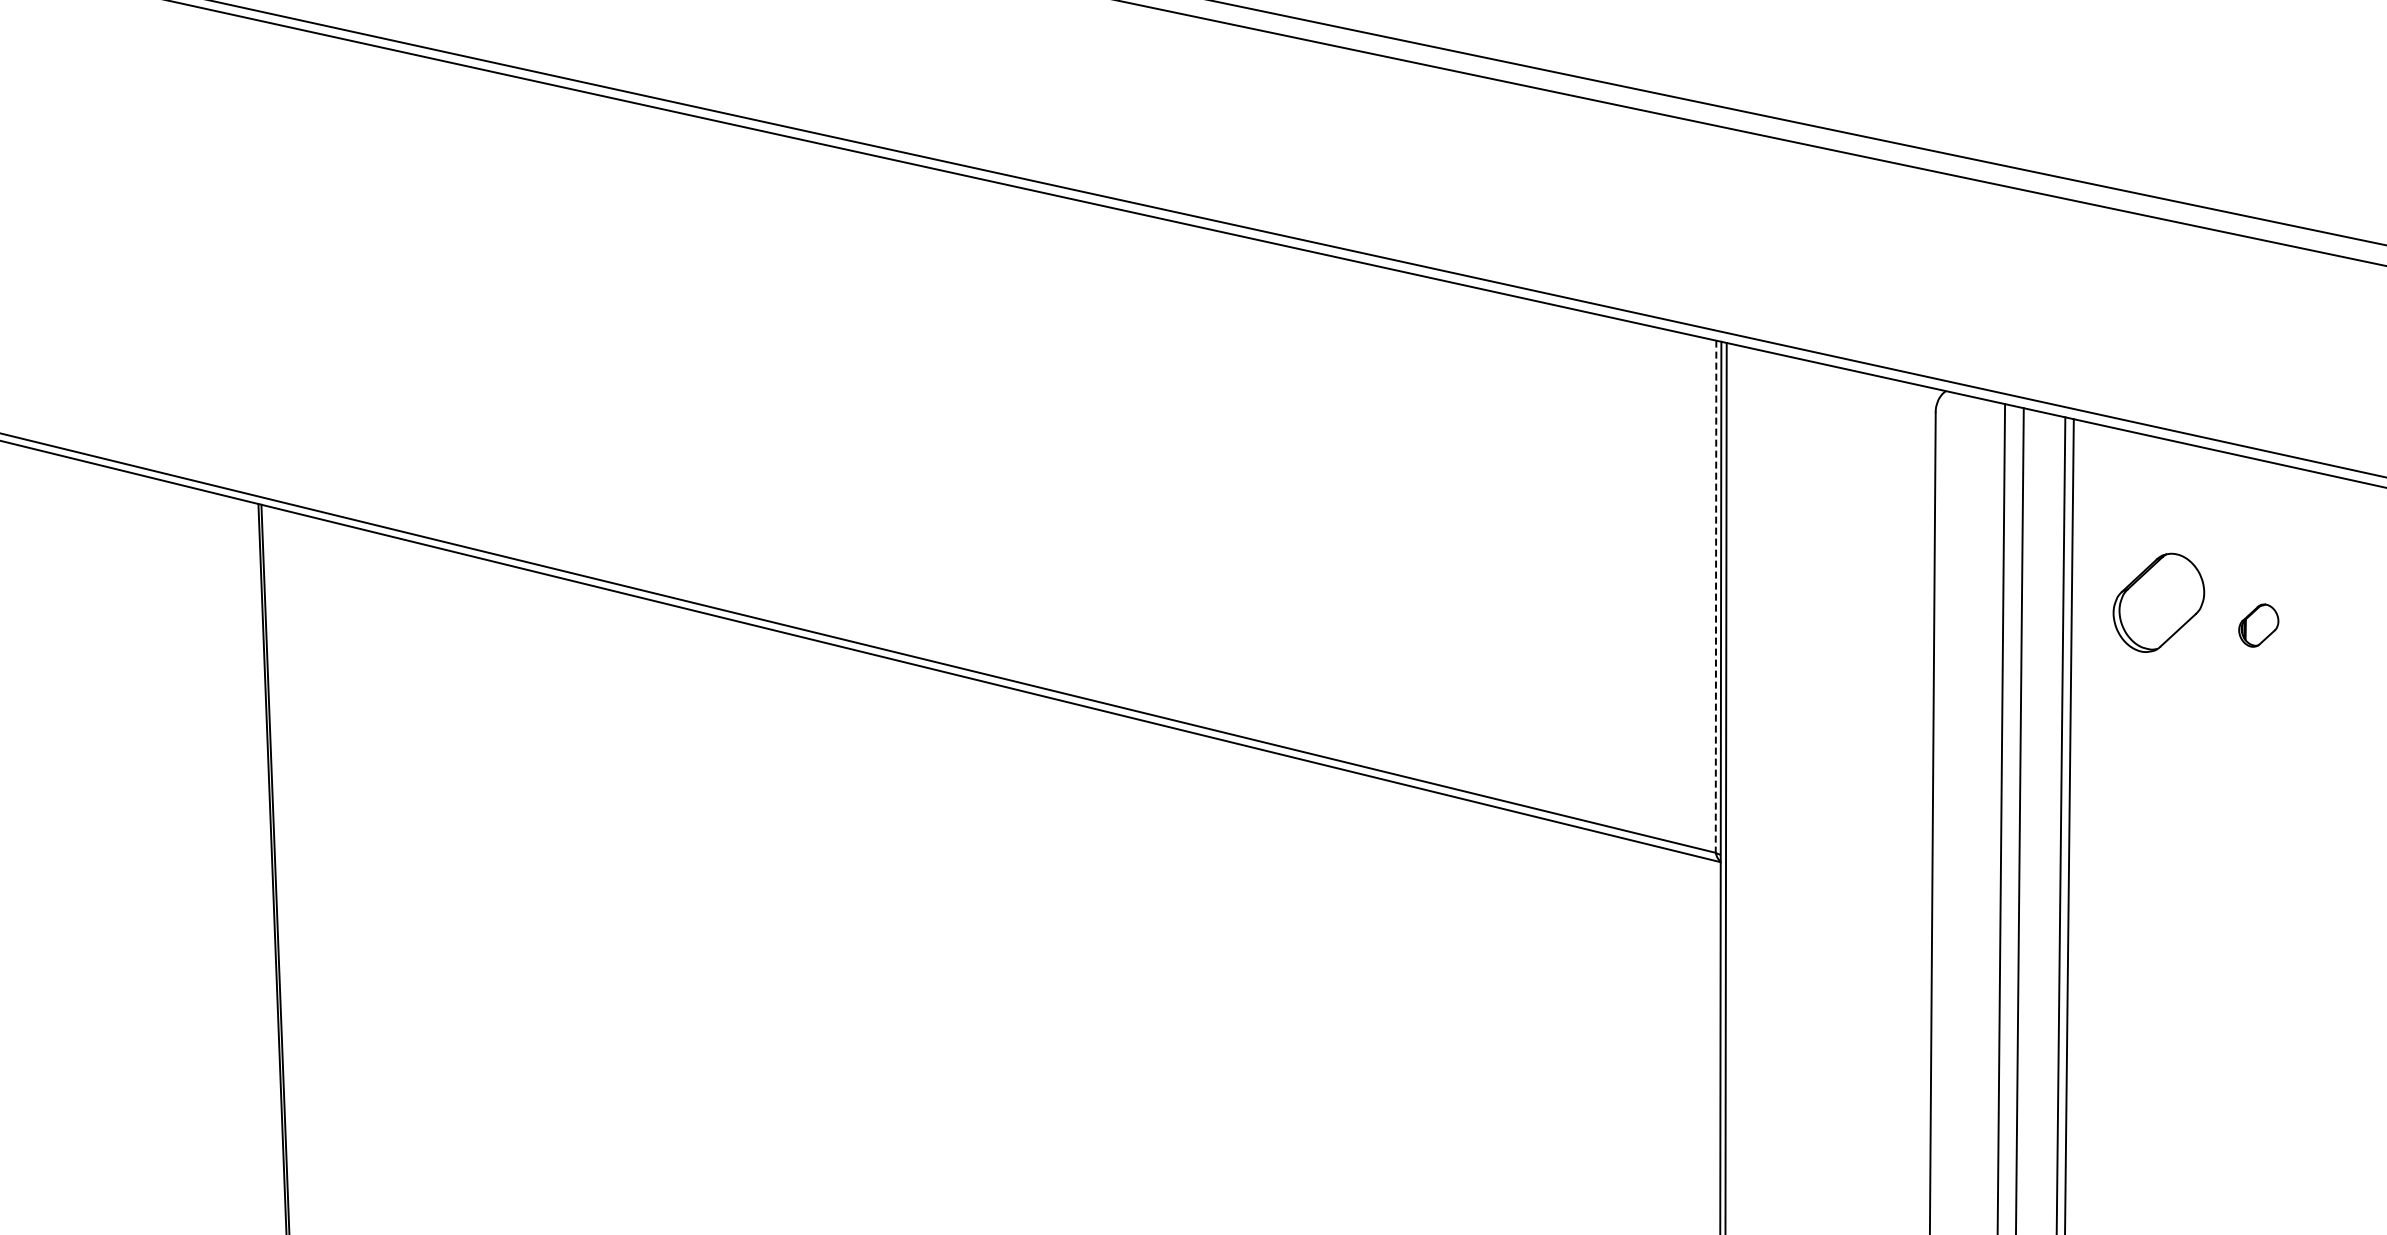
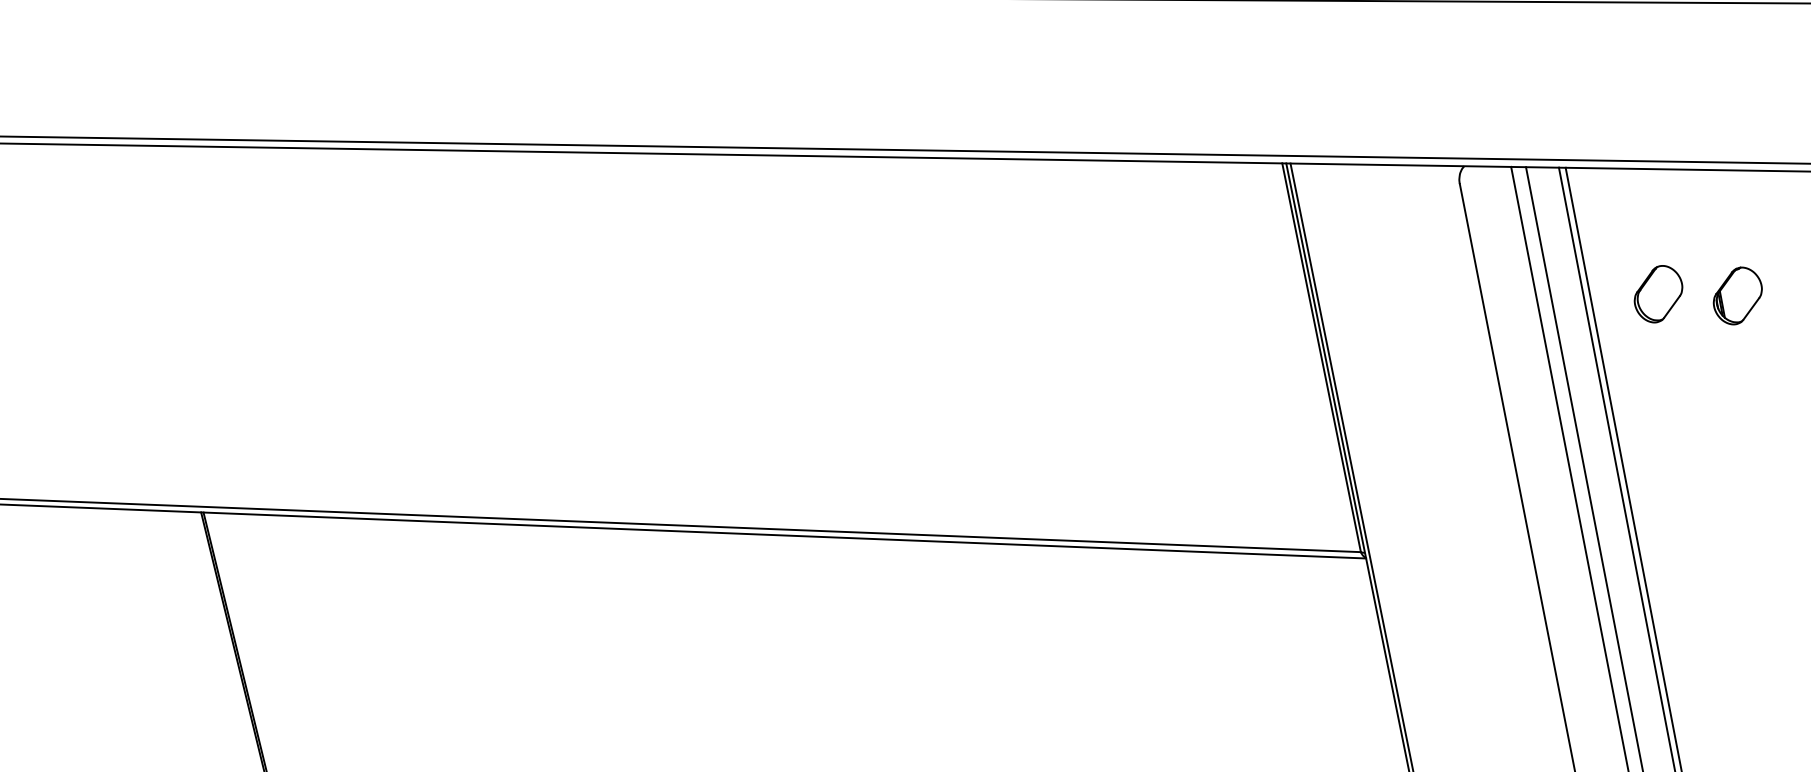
line: (1716, 597) -> (1322, 358), dashed -> solid
part: (2158, 603) -> (1658, 294), size x0.71
part: (2258, 625) -> (1737, 295), size x1.67

